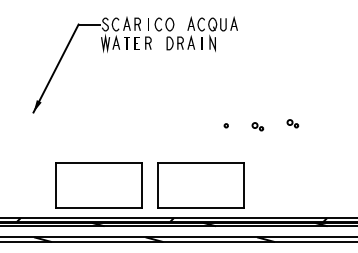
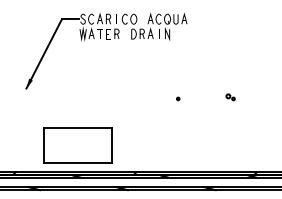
part: (257, 126) -> (202, 99), removed
part: (200, 185) -> (157, 145), removed

